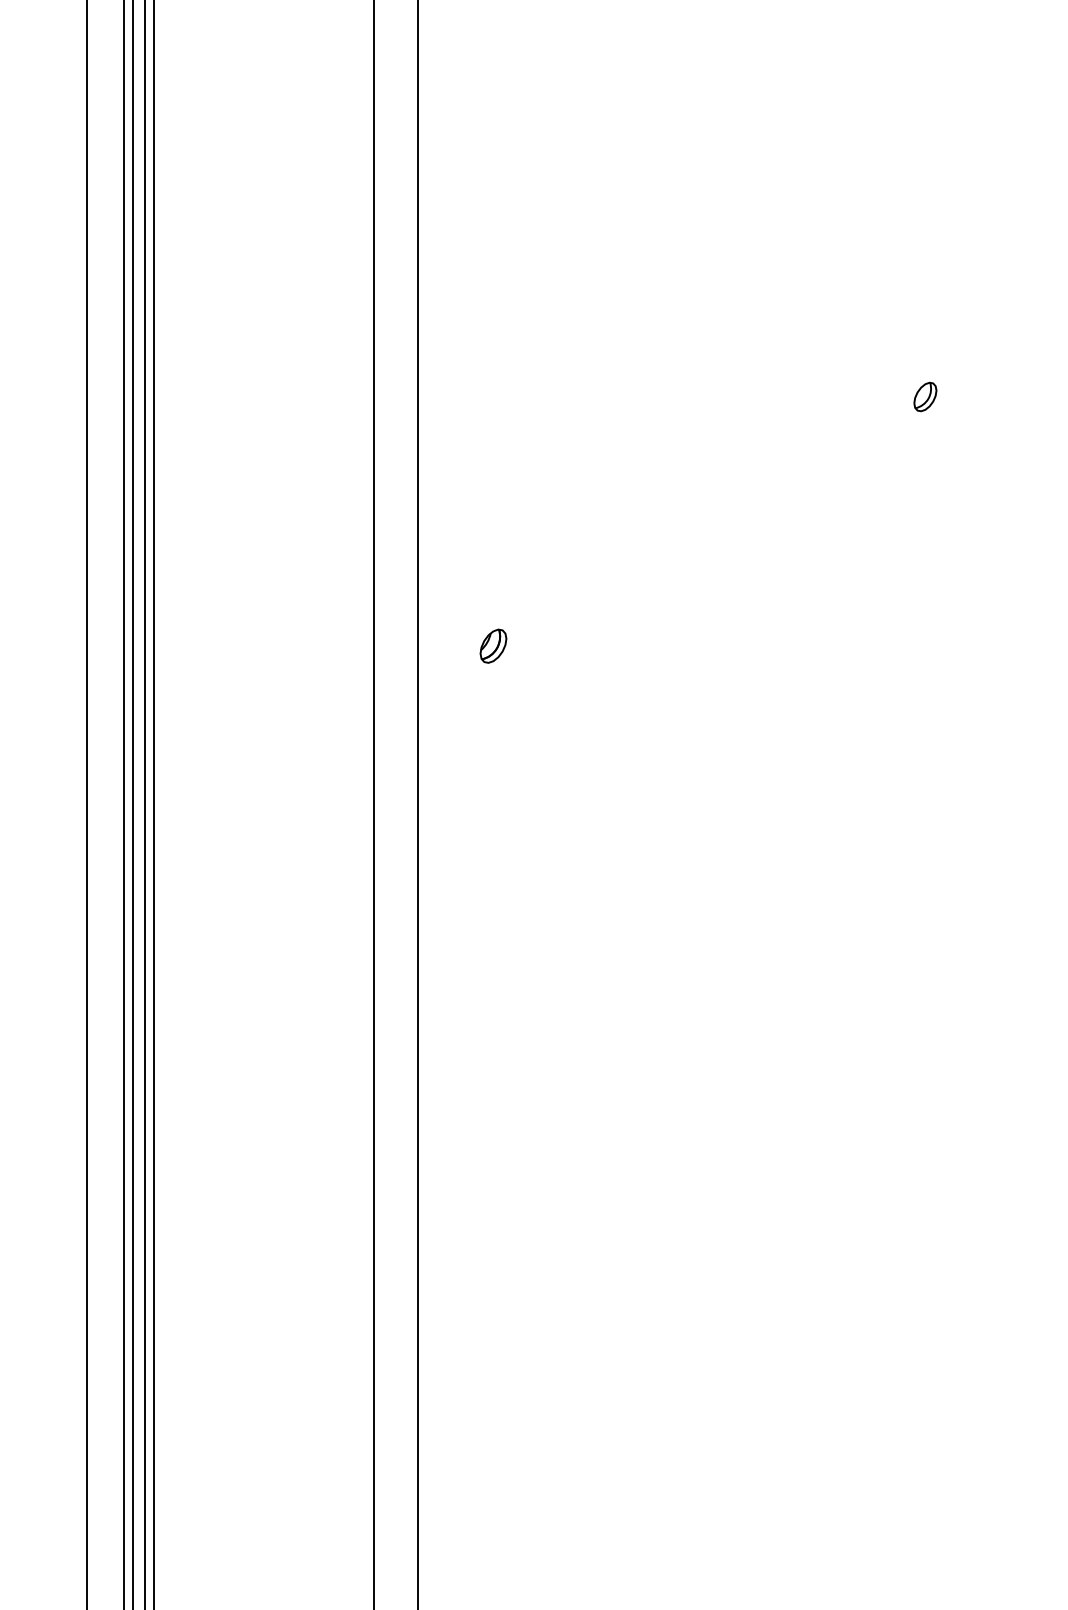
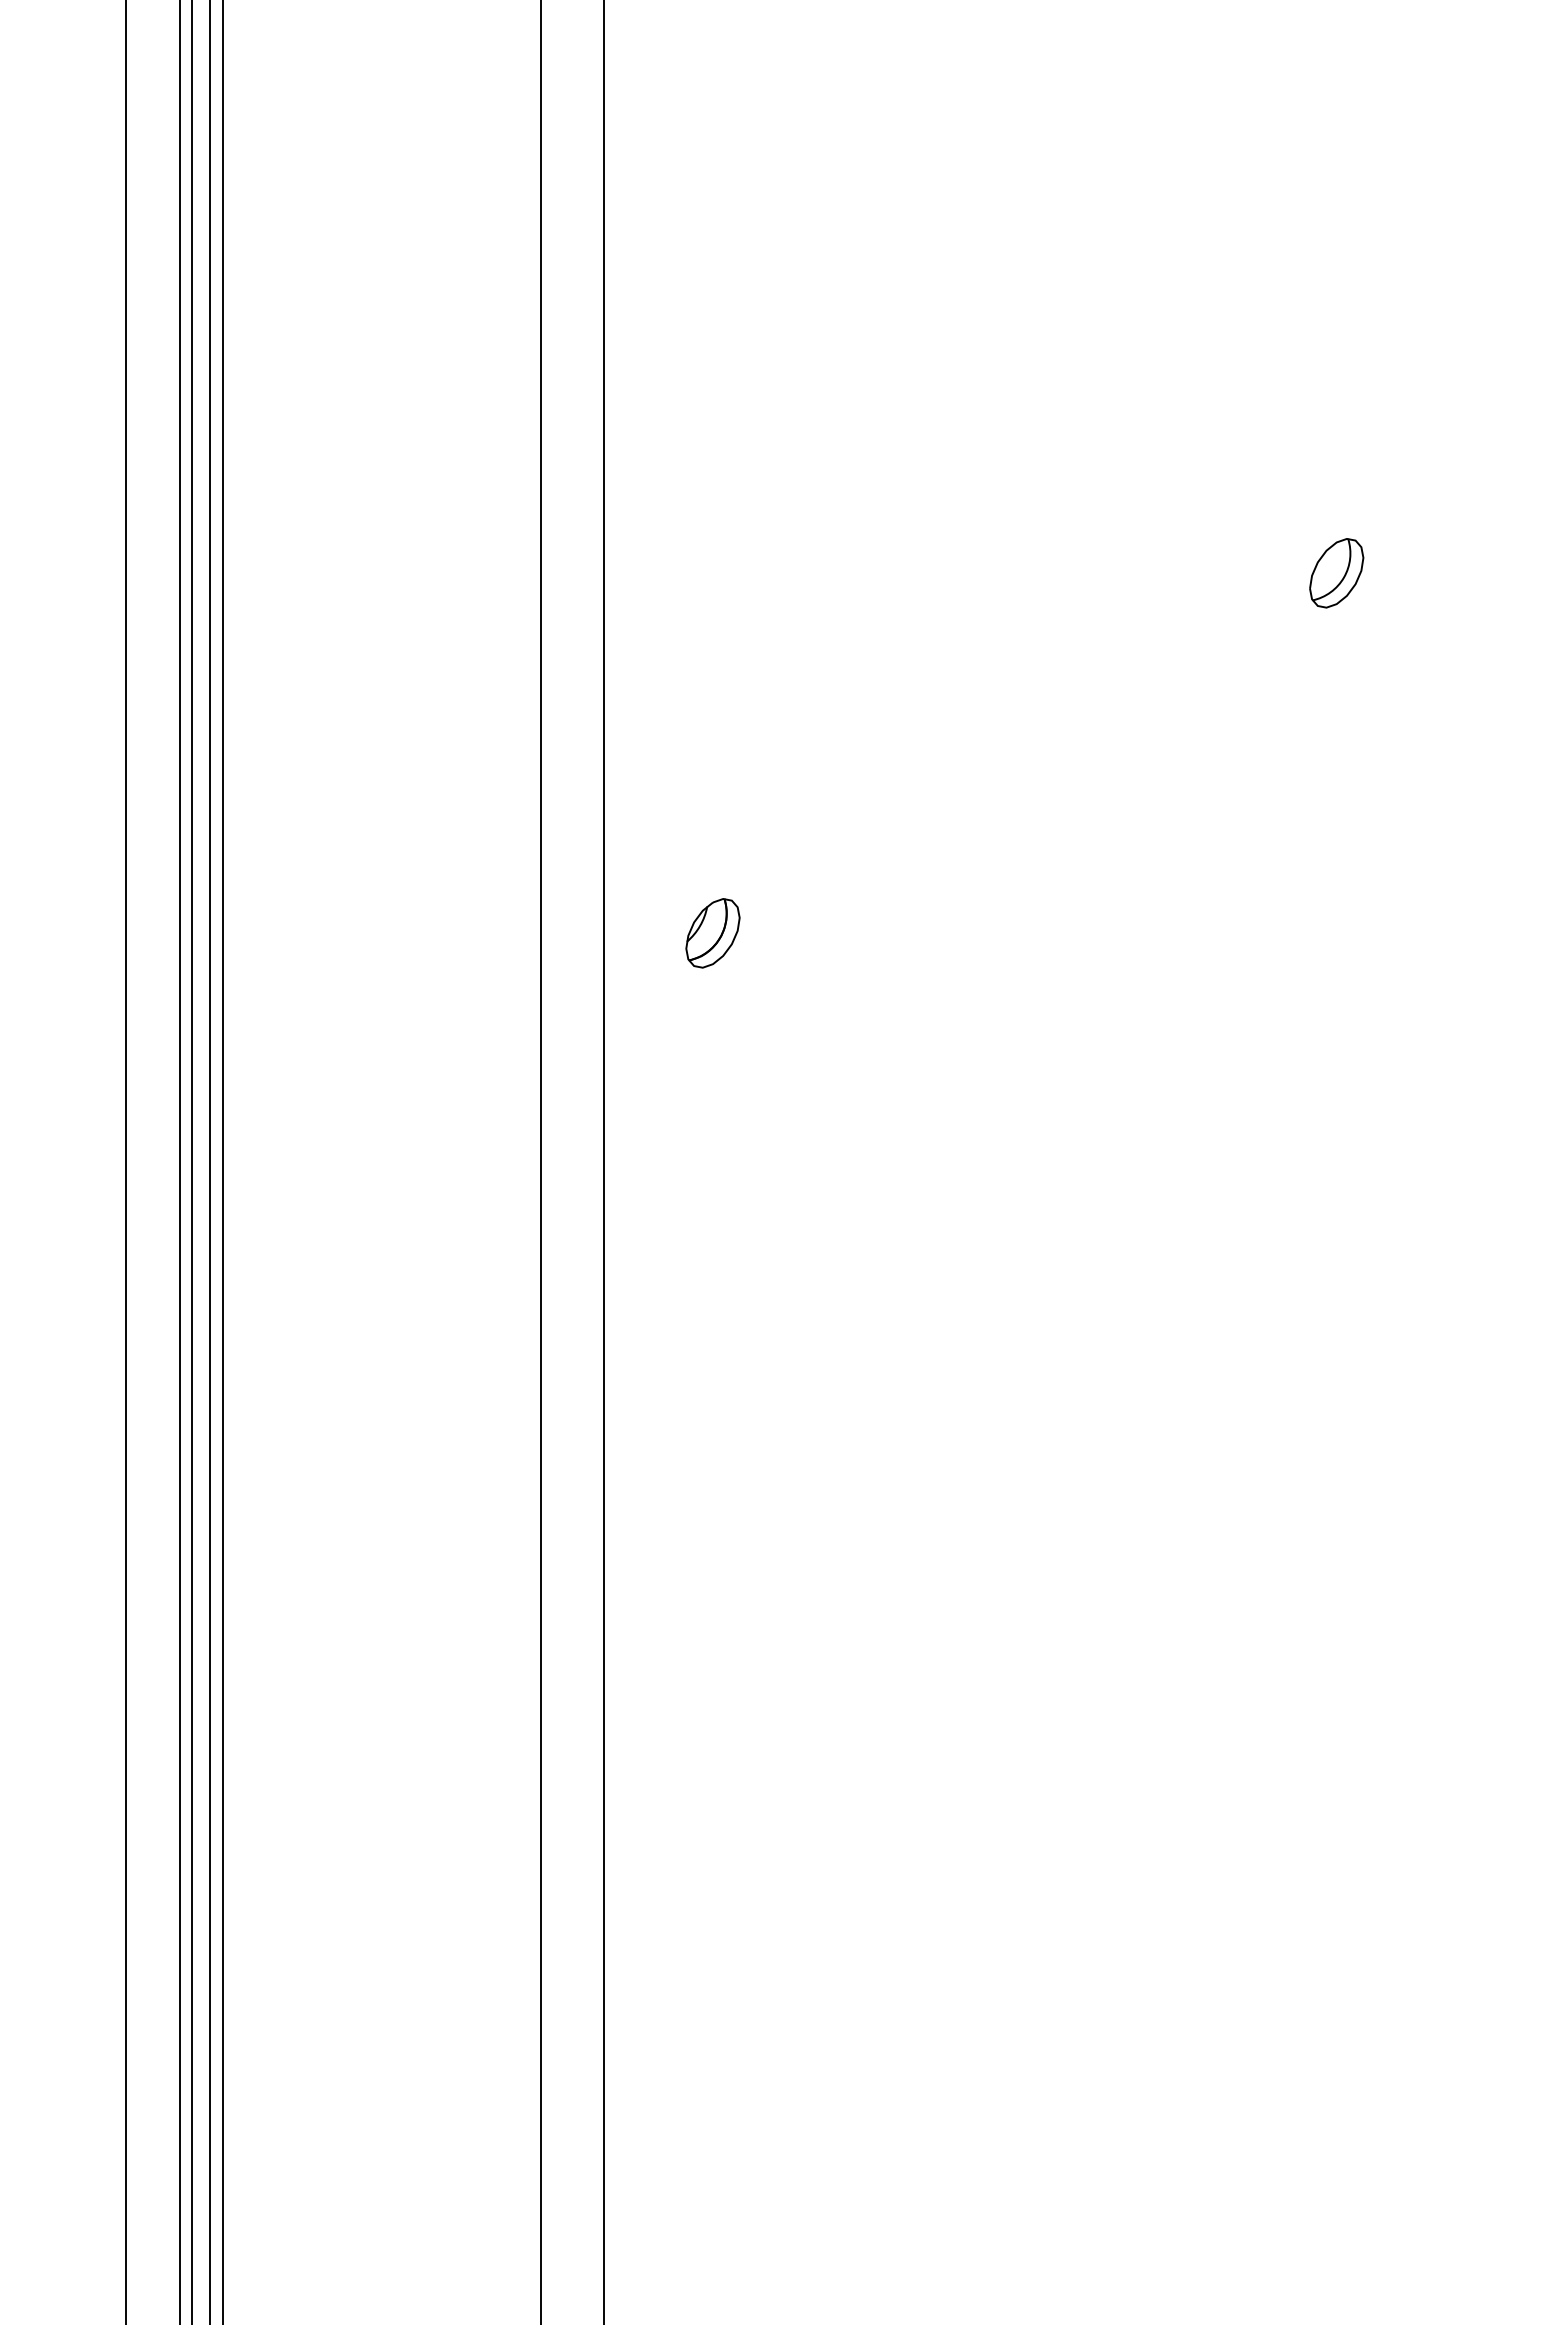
part: (925, 396) -> (1336, 572), size x1.67
part: (493, 645) -> (713, 932), size x1.43

